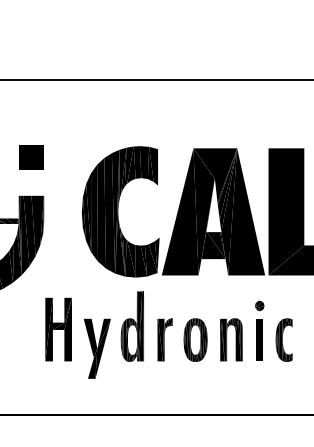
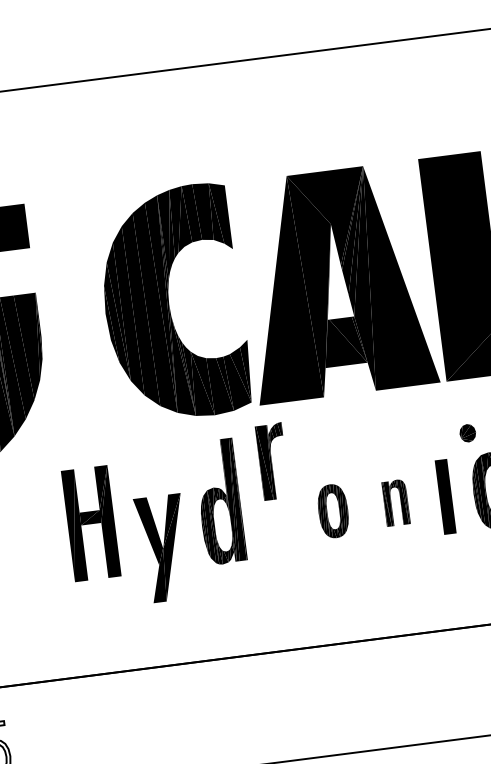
part: (259, 305) -> (467, 432), moved
part: (164, 339) -> (271, 461), moved
part: (195, 339) -> (333, 510), size x0.7
part: (231, 339) -> (396, 502), size x0.6

